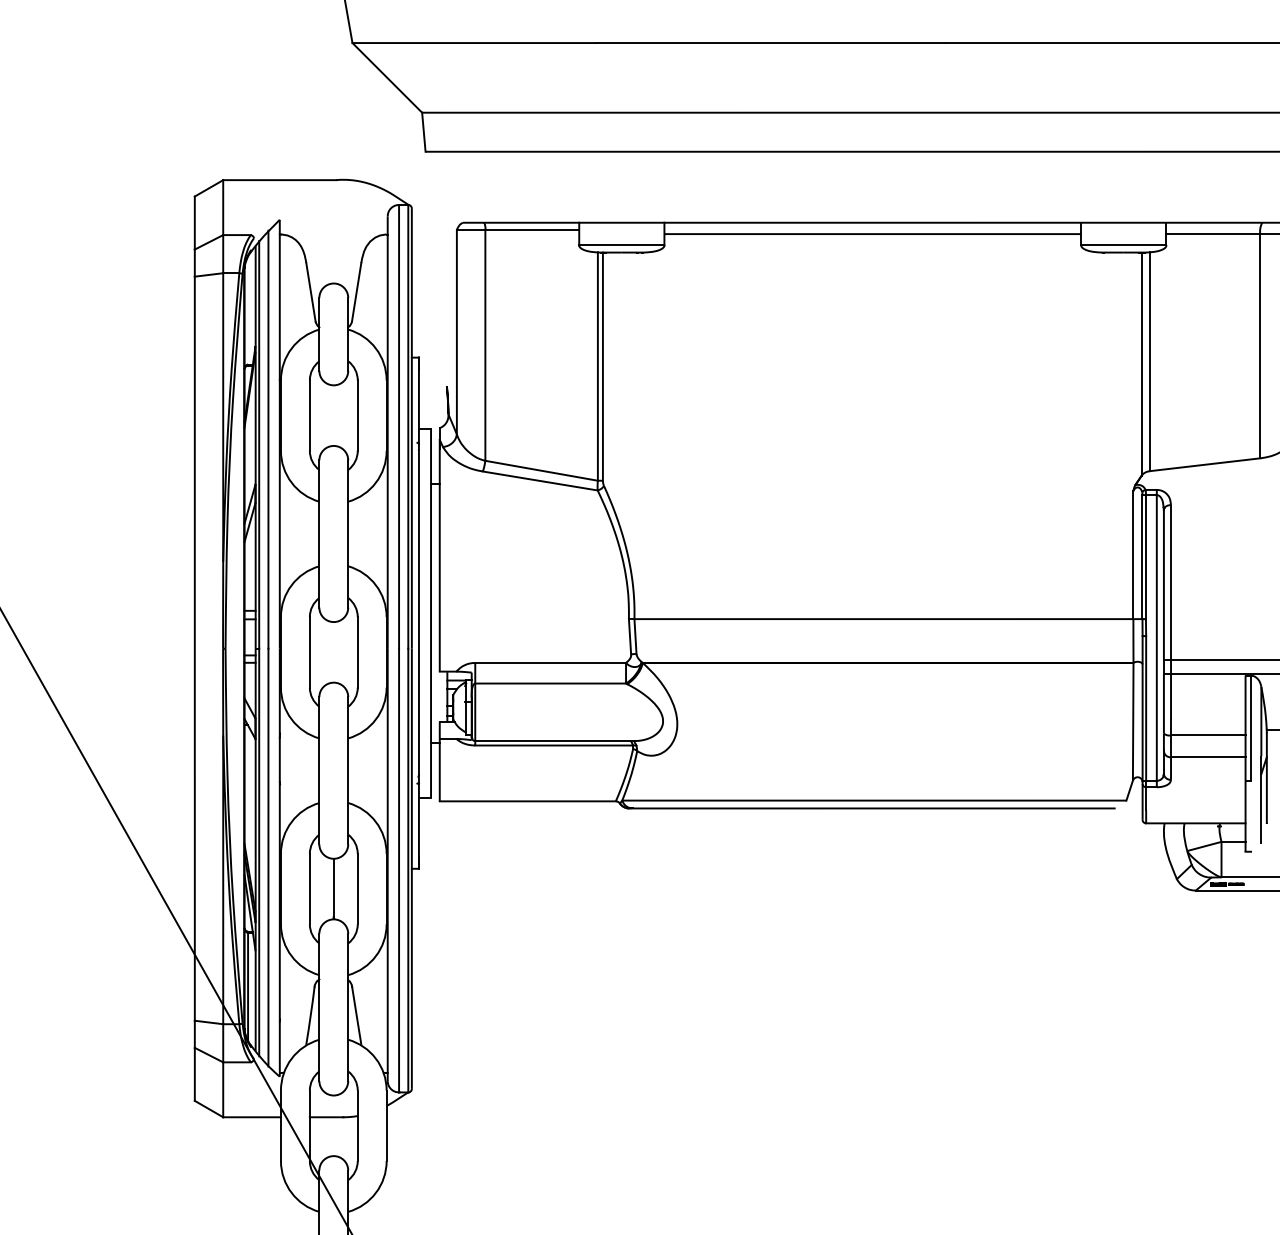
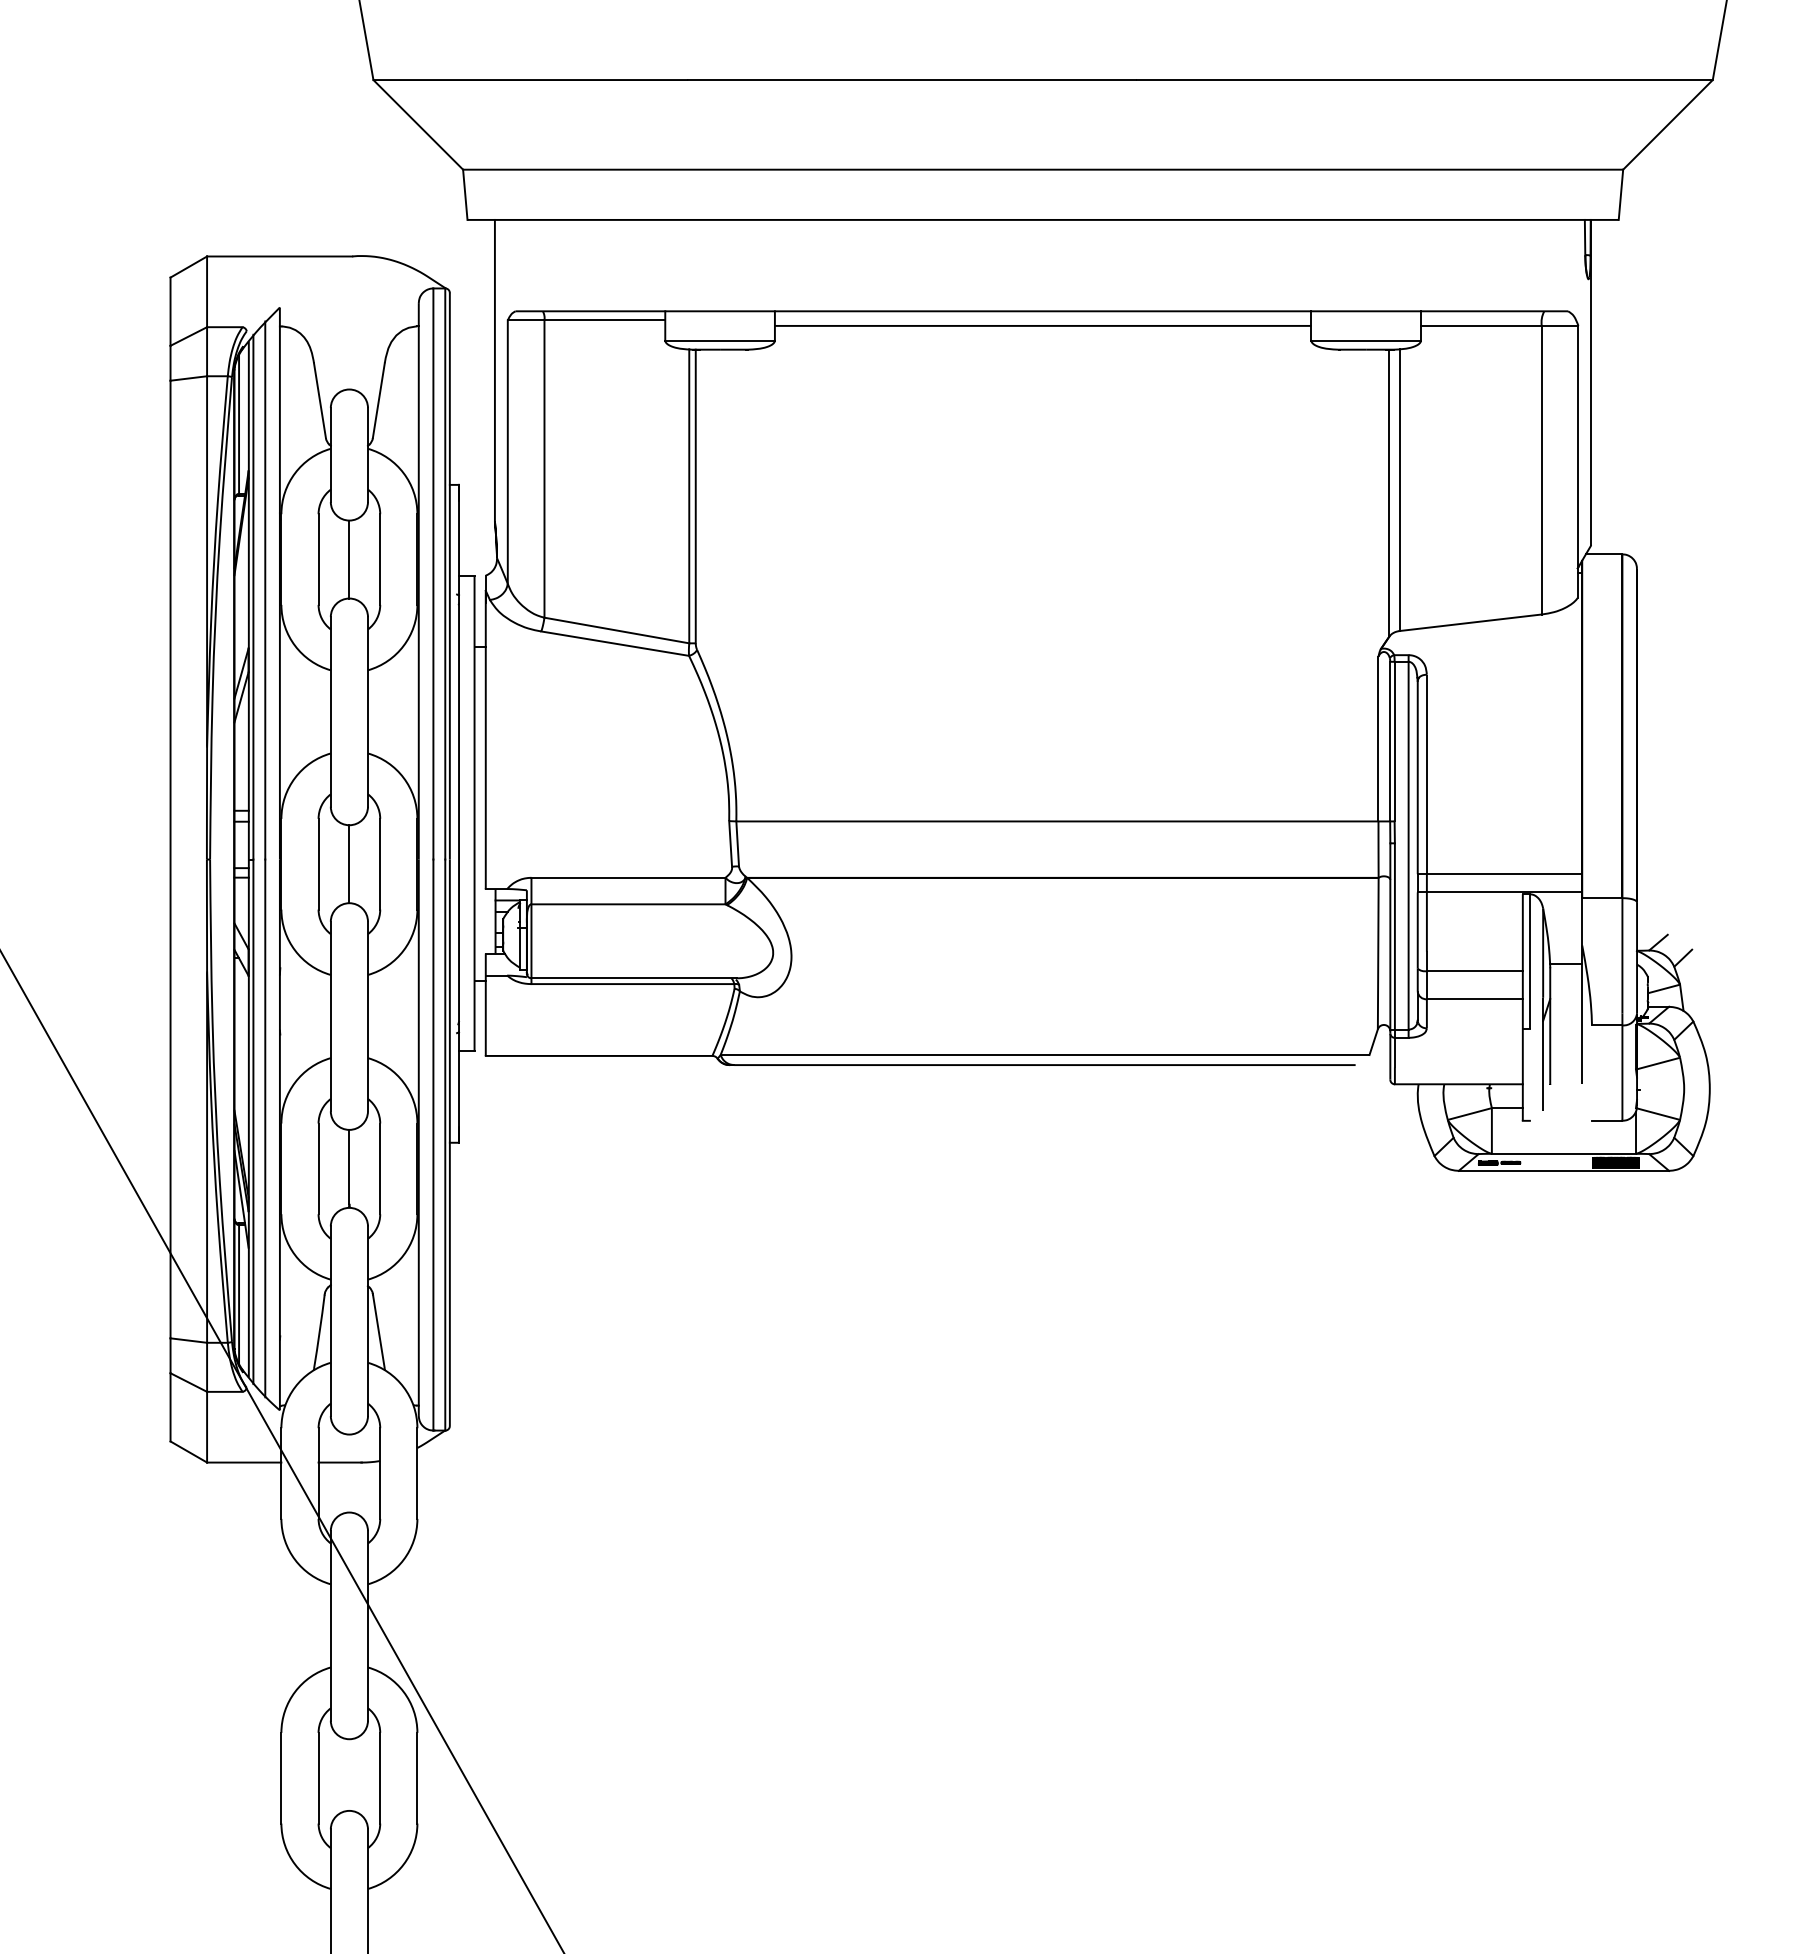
line: (446, 268) -> (494, 370), added
line: (248, 309) -> (239, 423), added
line: (333, 415) -> (349, 559), added
line: (333, 652) -> (349, 864), added

